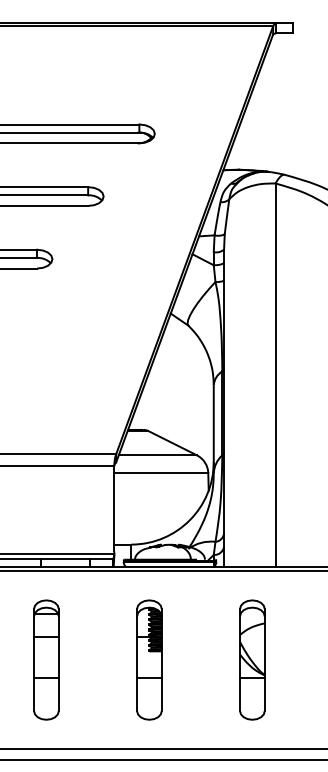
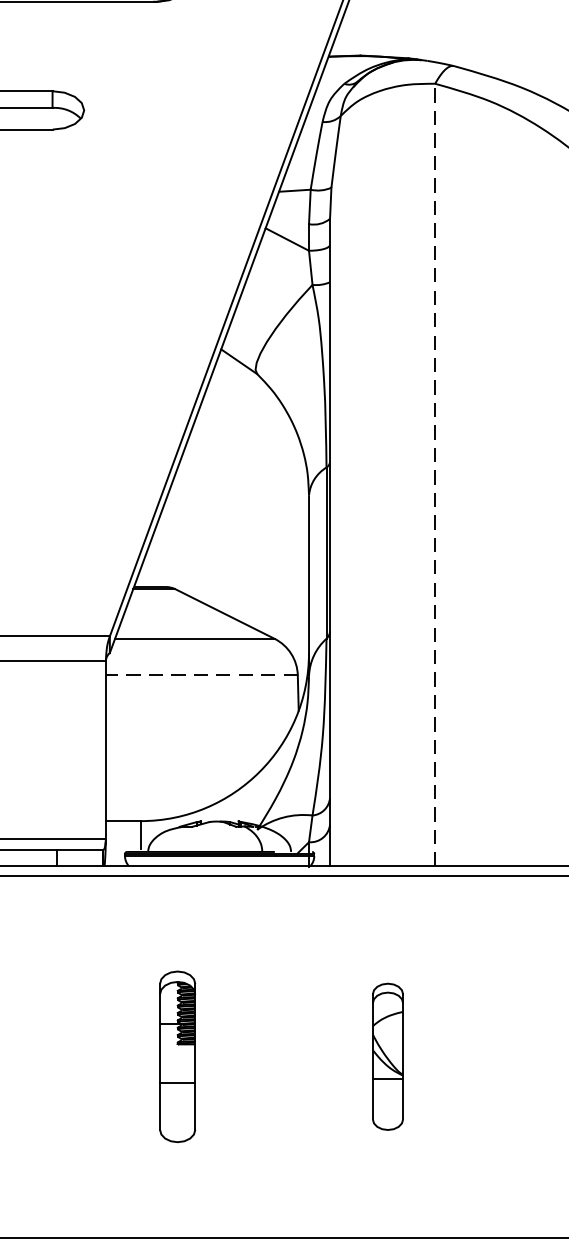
line: (275, 375) -> (435, 475), solid -> dashed
line: (161, 473) -> (202, 675), solid -> dashed
part: (149, 659) -> (177, 1055), size x0.7
part: (252, 659) -> (388, 1055), size x0.6

